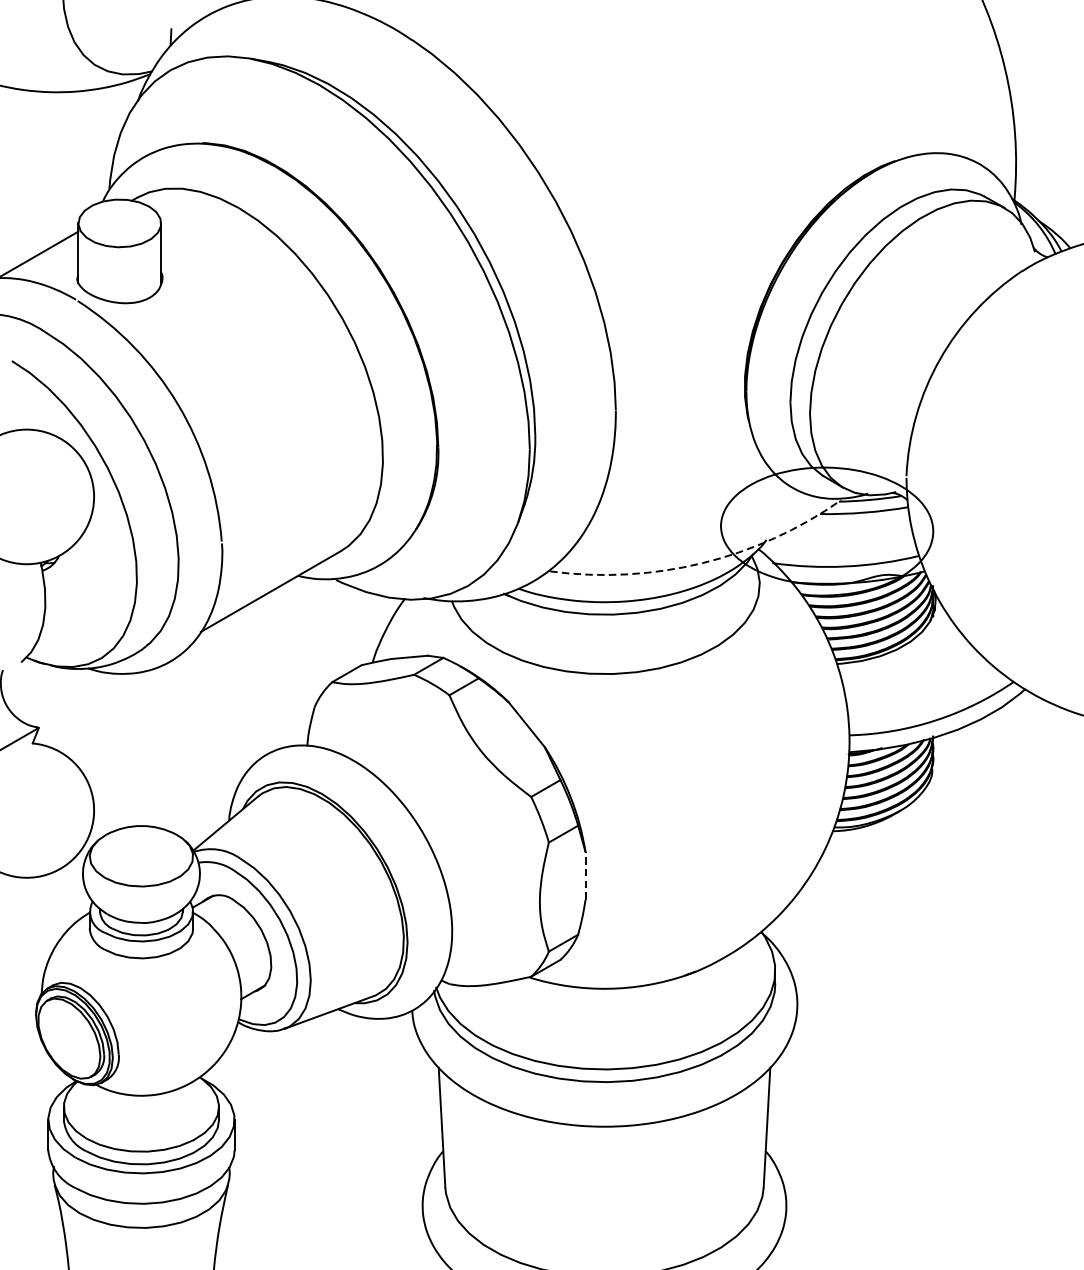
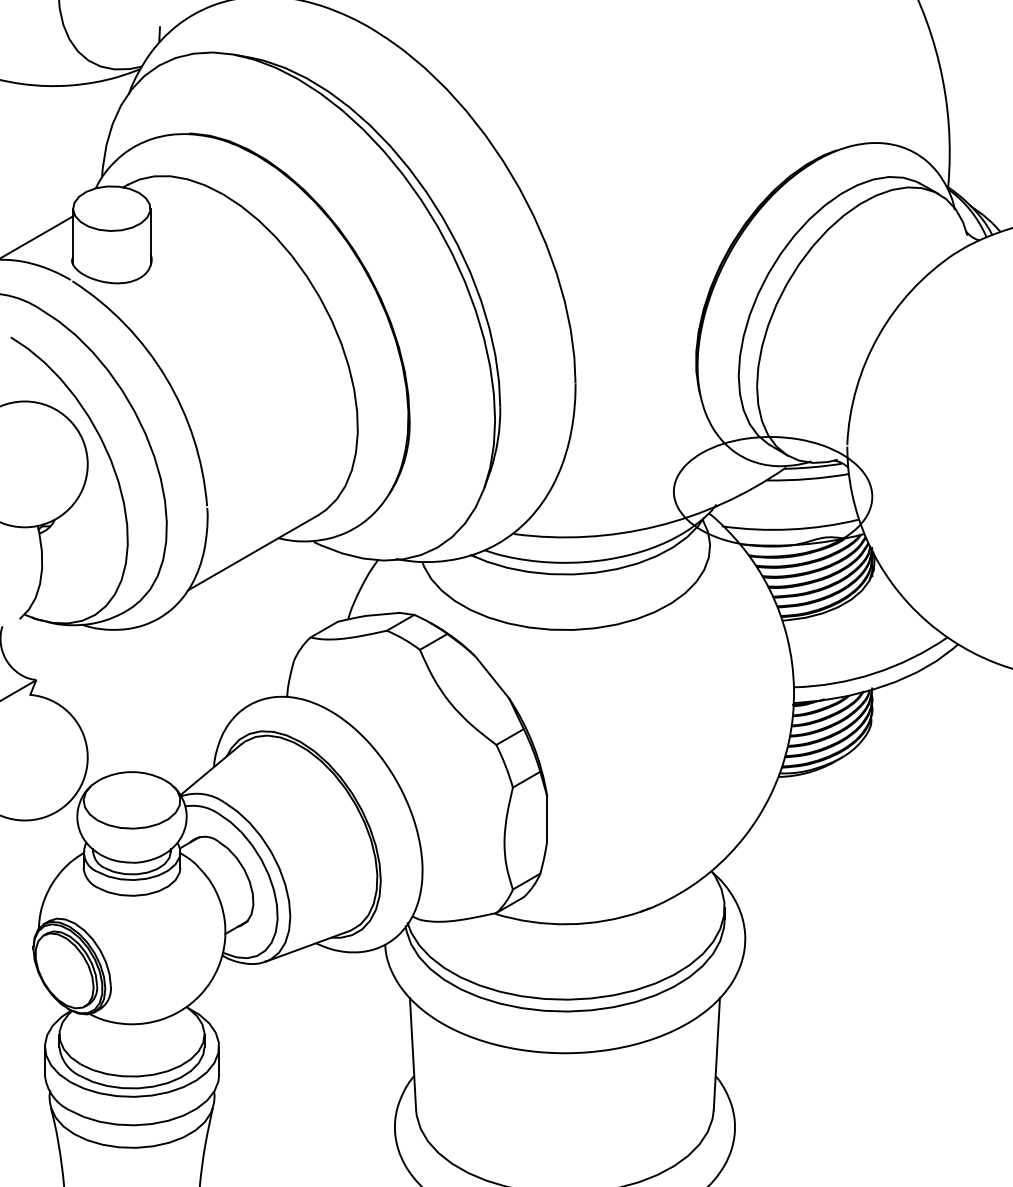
arc: (702, 563) -> (656, 526), dashed -> solid
line: (585, 875) -> (547, 818), dashed -> solid

